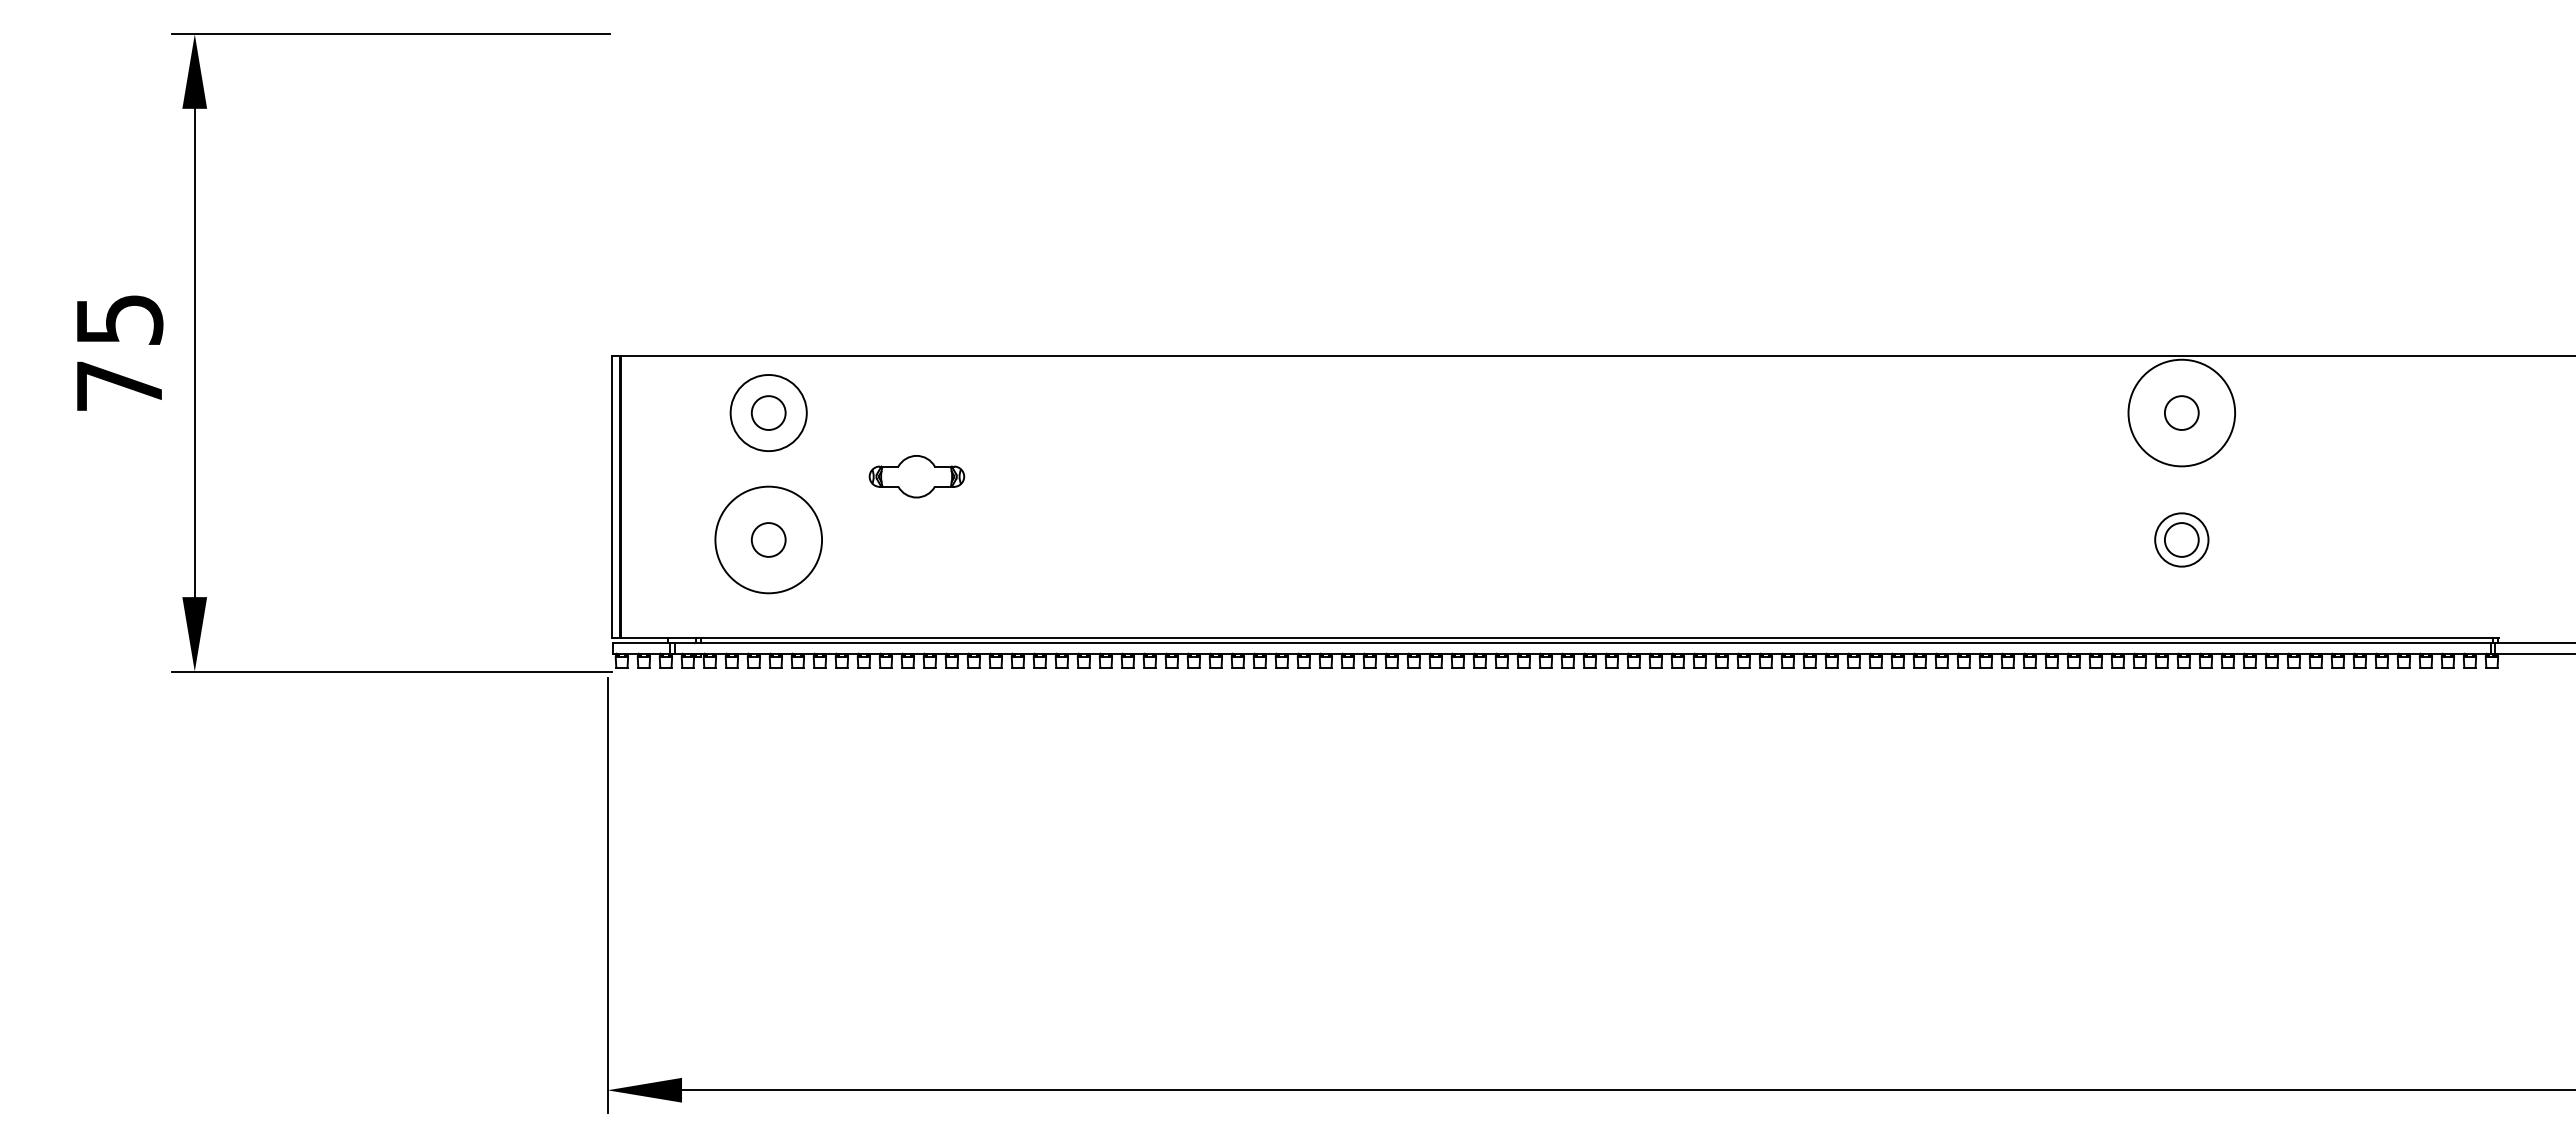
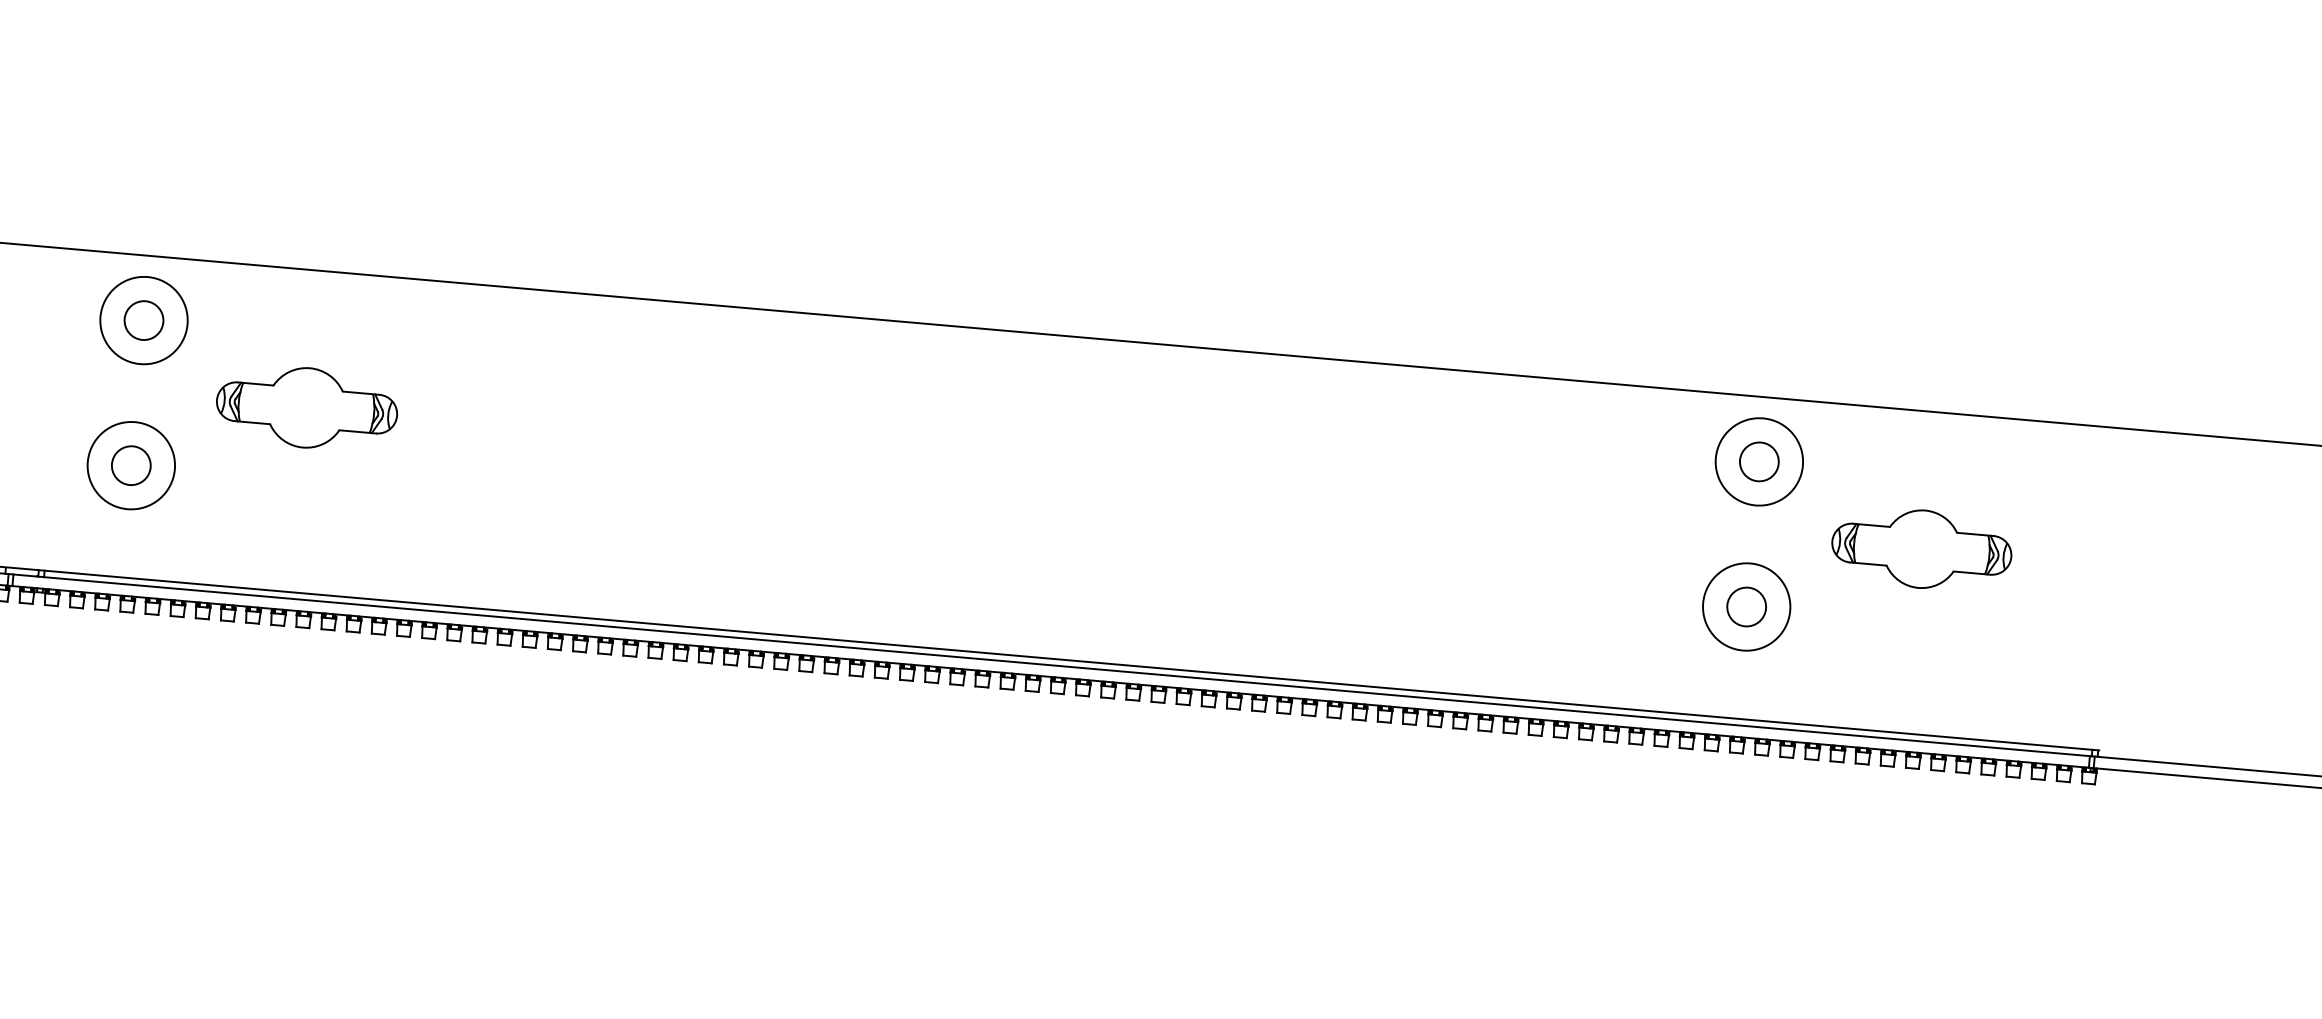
circle: (2181, 412) -> (1759, 461), size x0.71
part: (916, 476) -> (306, 407), size x1.67
part: (2329, 476) -> (1921, 549), added
circle: (768, 539) -> (131, 465), size x0.71
circle: (2181, 539) -> (1746, 606), size x1.43

